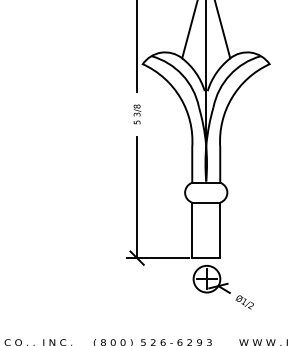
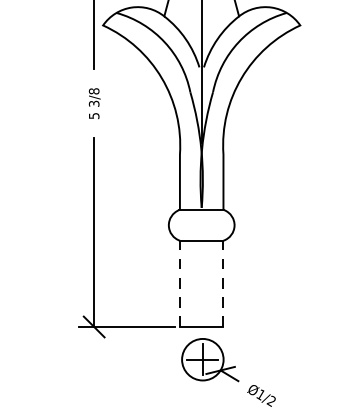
line: (192, 230) -> (180, 284), solid -> dashed
line: (220, 230) -> (223, 284), solid -> dashed

